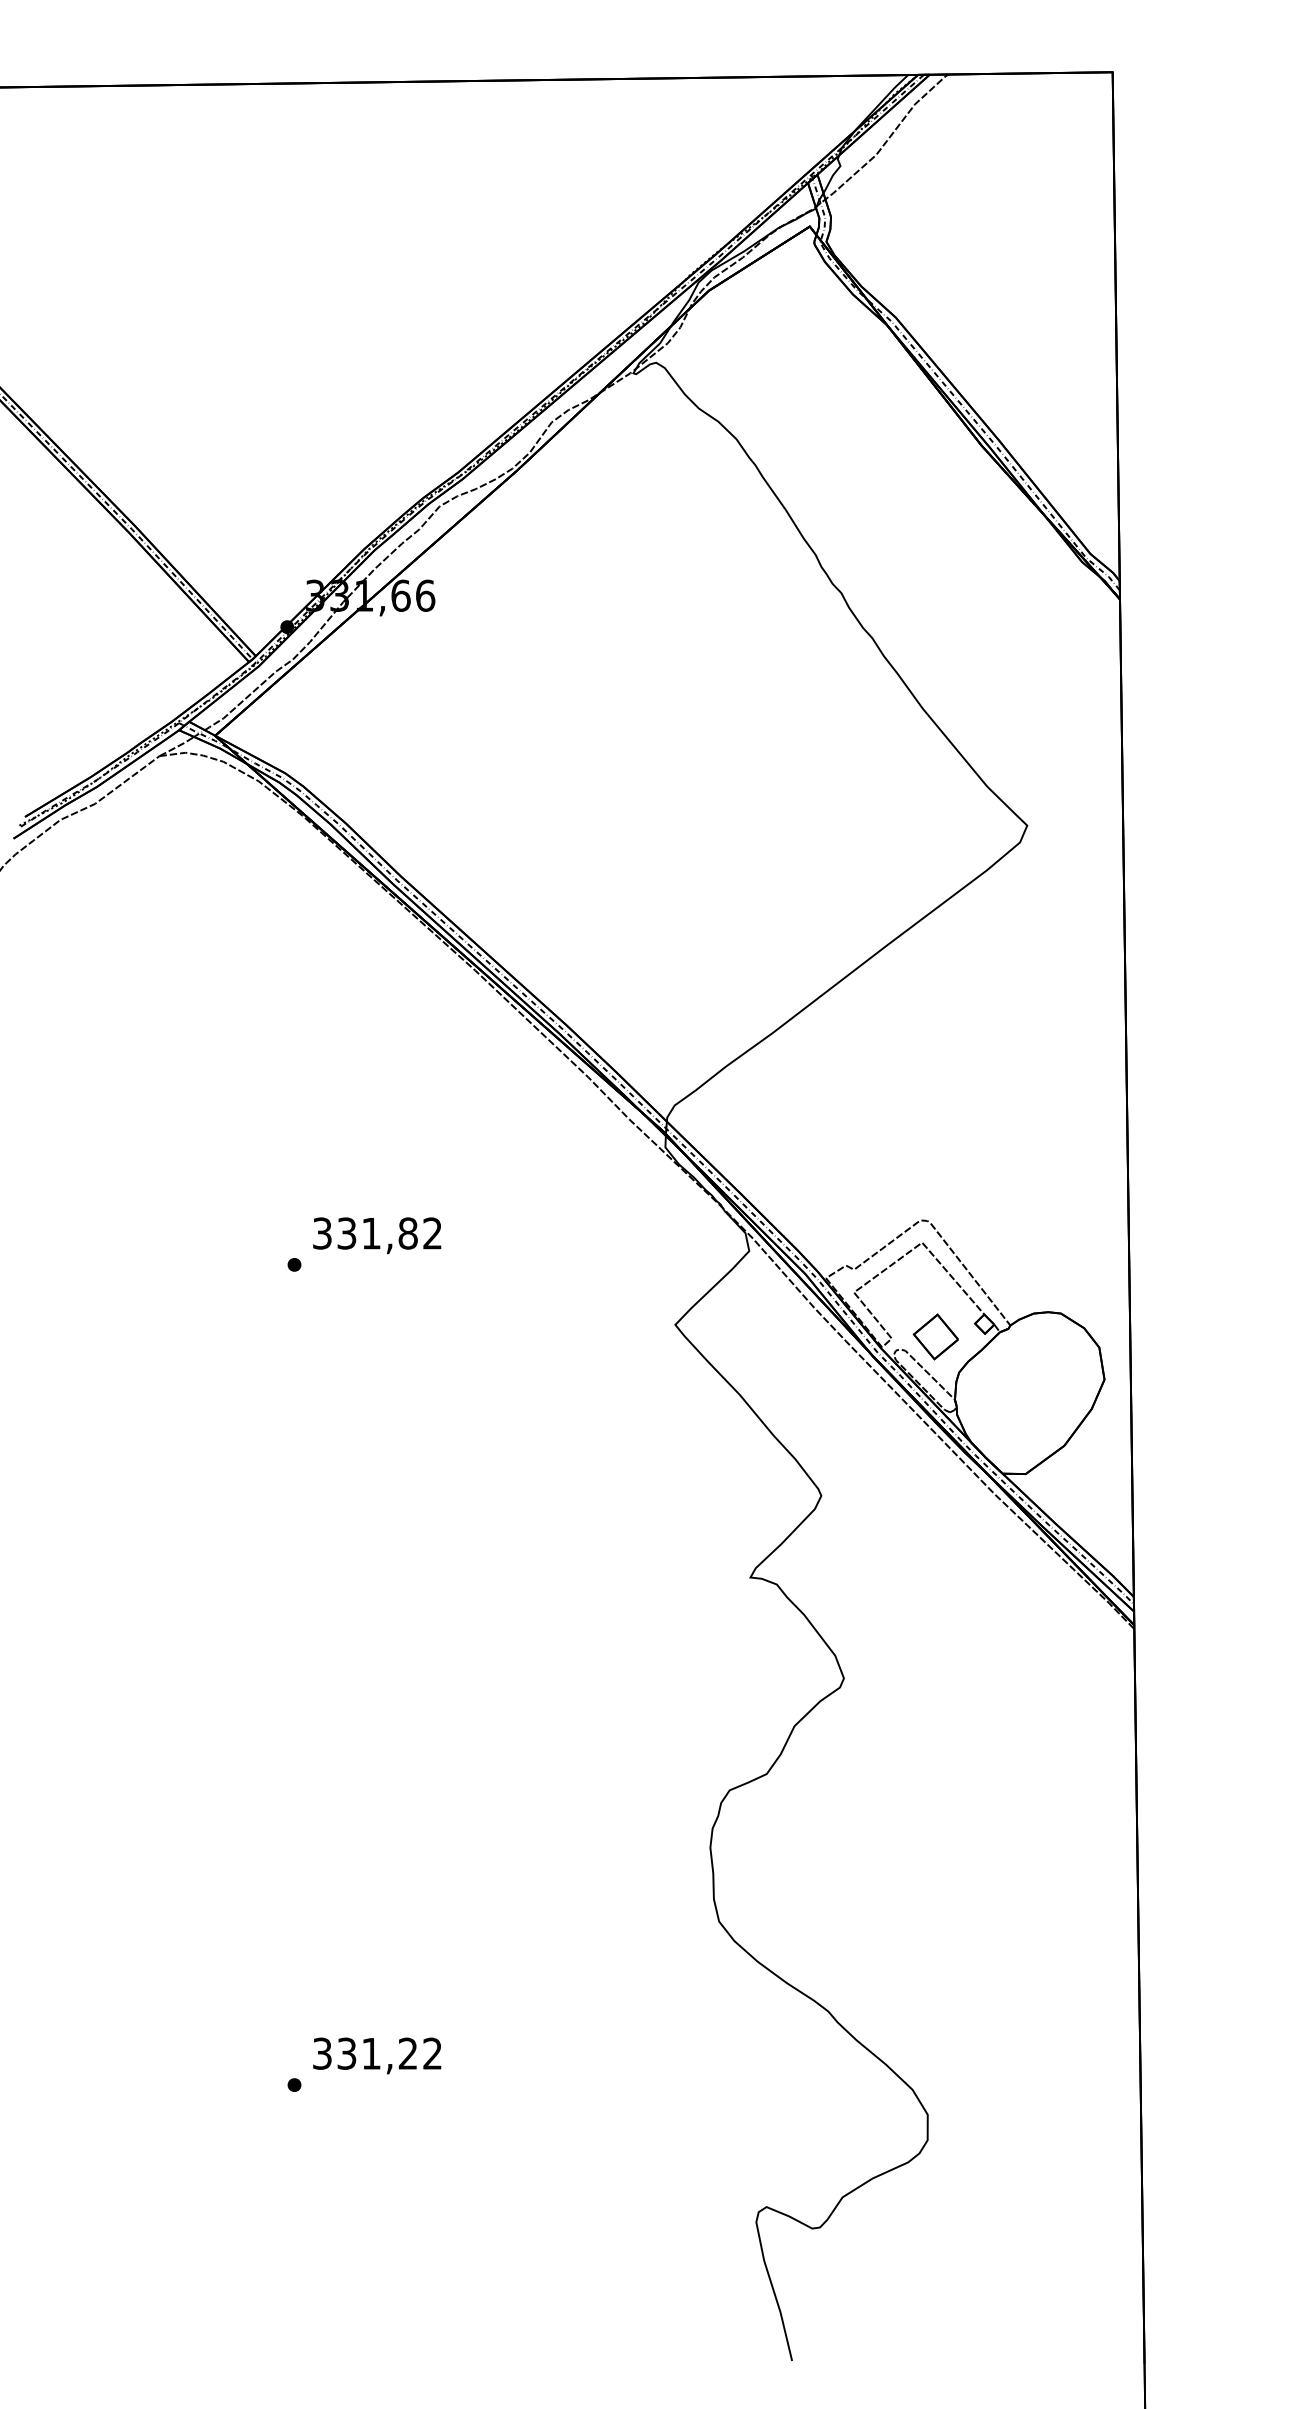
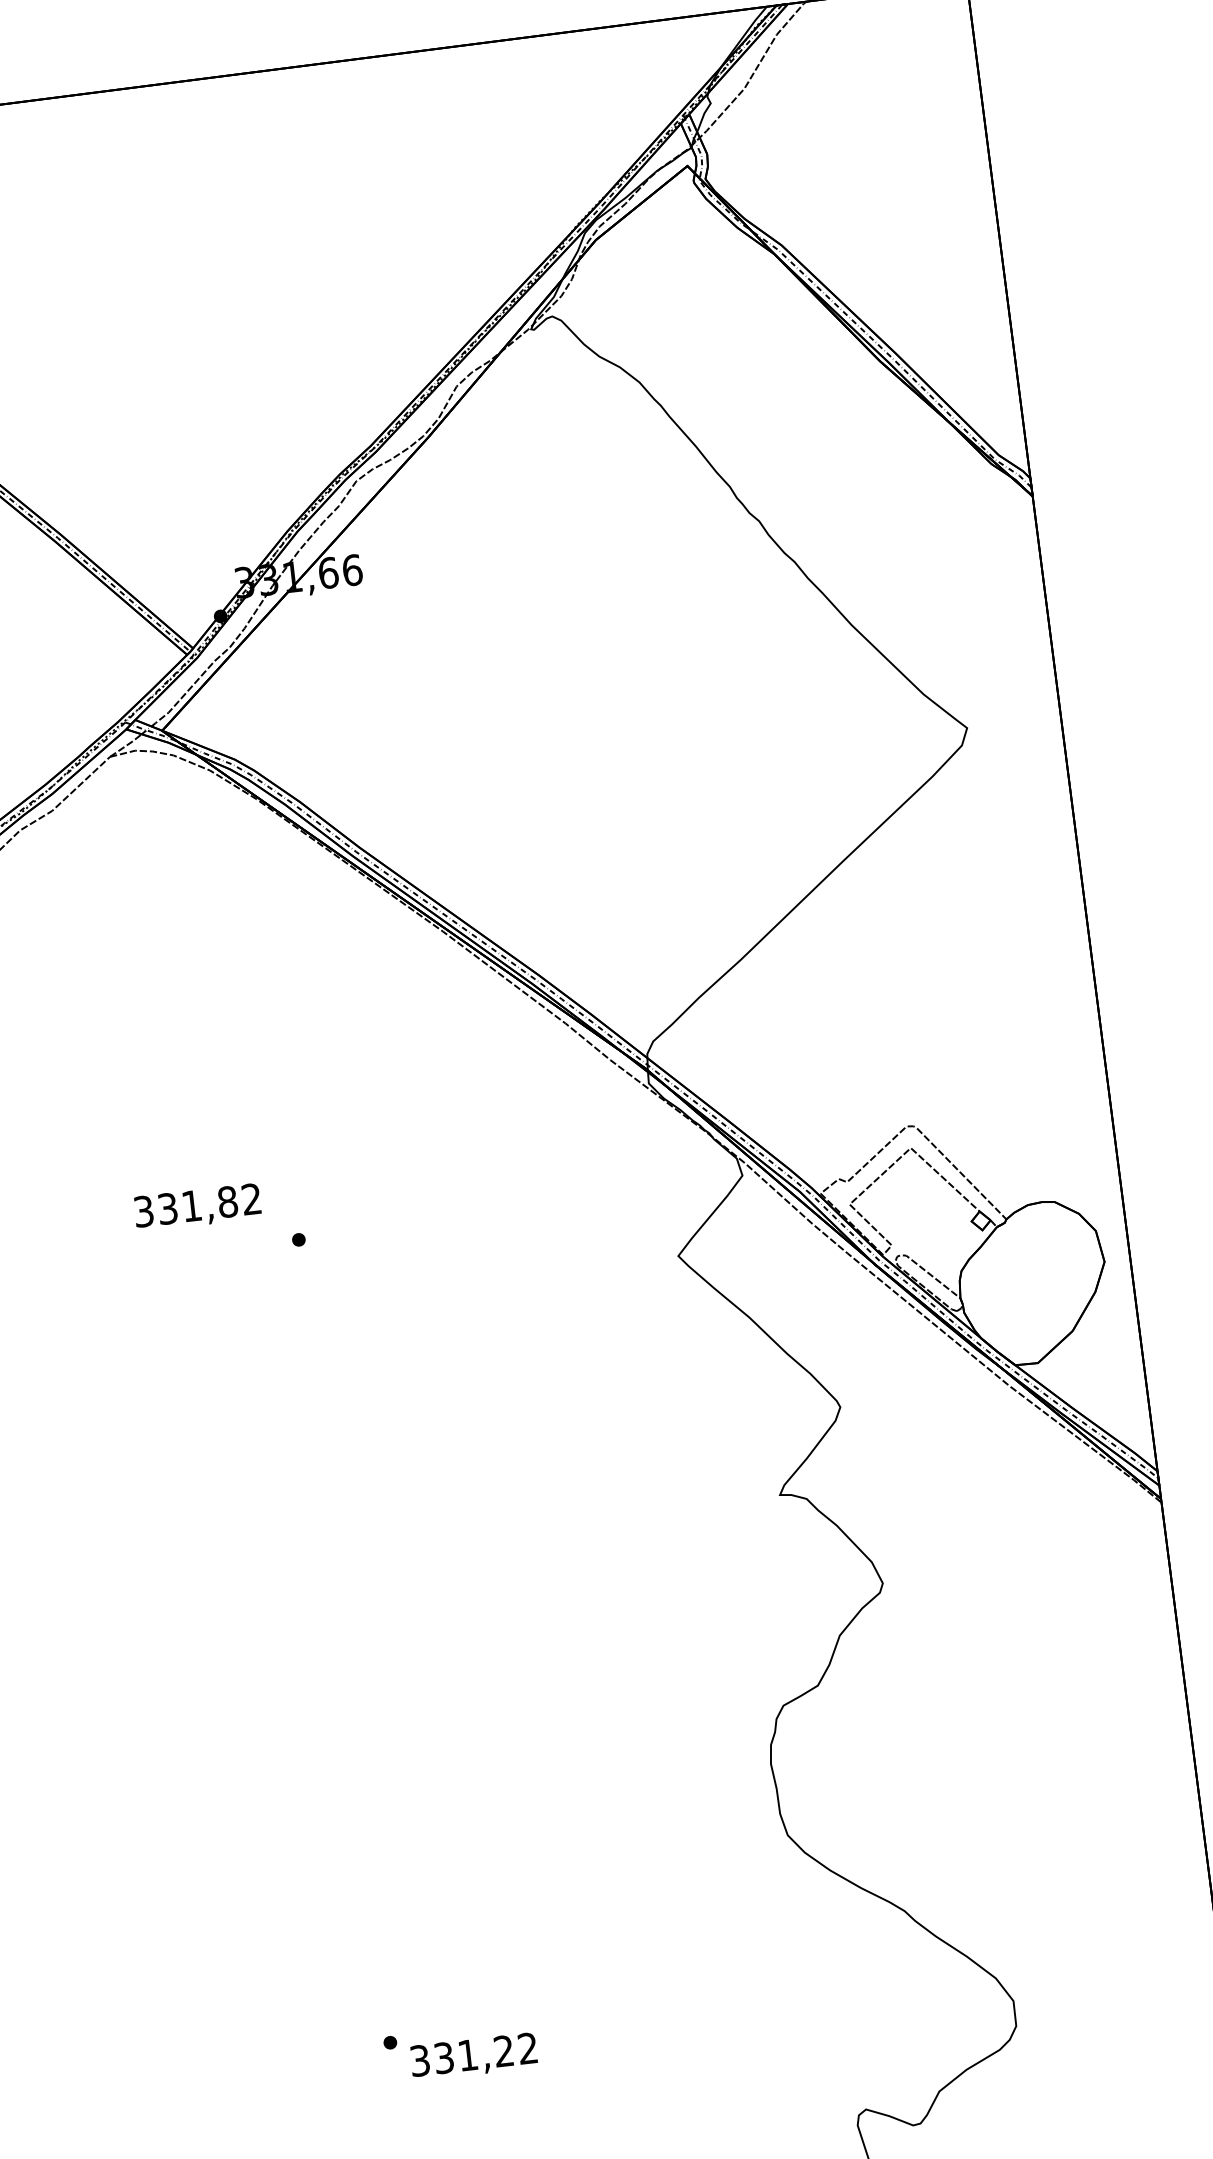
text: (377, 1235) -> (197, 1207), moved
part: (935, 1336) -> (934, 1238), removed
text: (377, 2055) -> (474, 2056), moved

